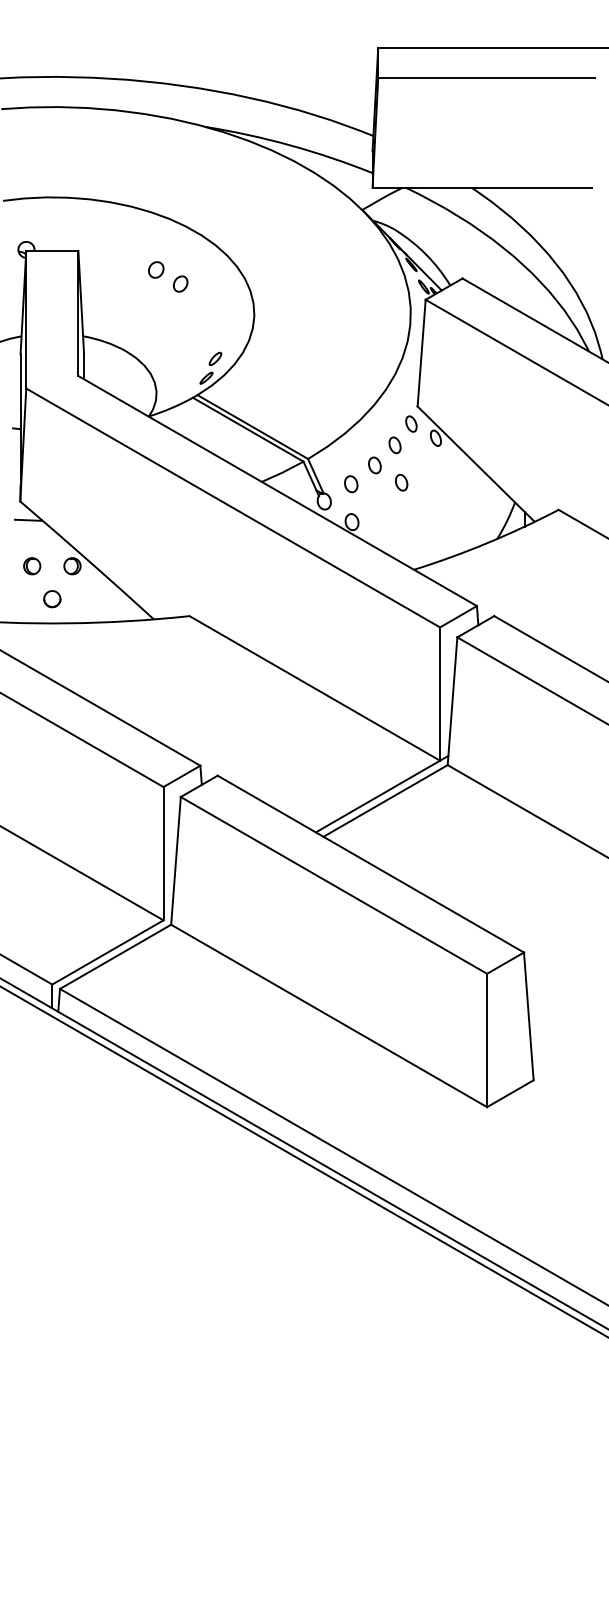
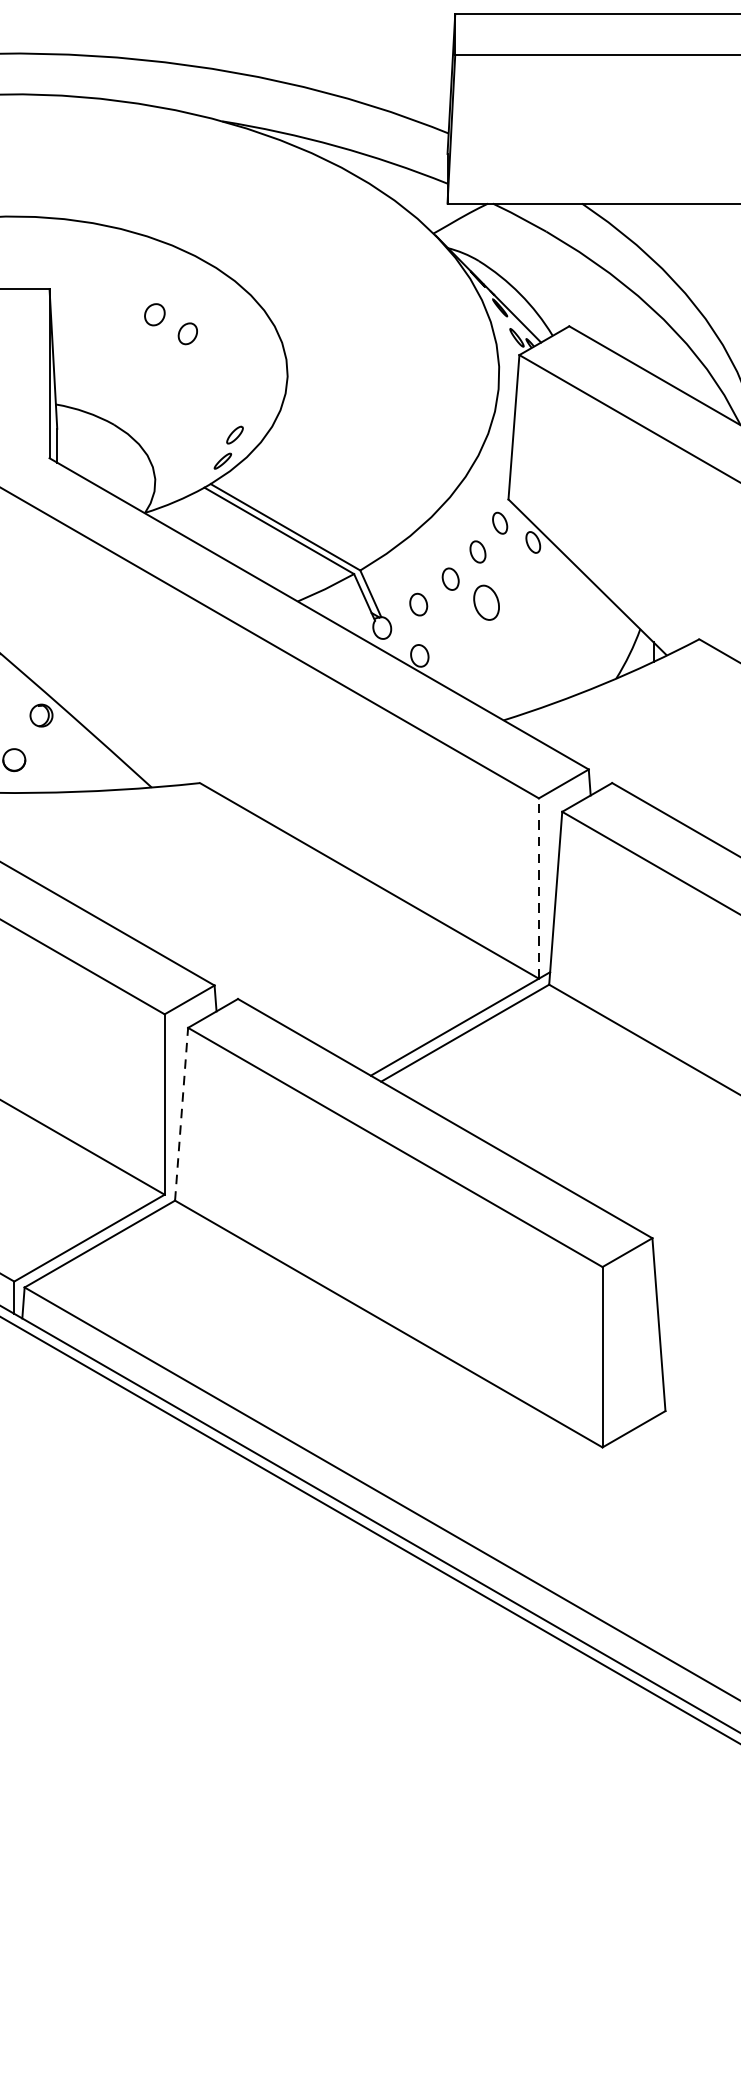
part: (401, 482) -> (486, 602), size x1.6
line: (440, 694) -> (539, 889), solid -> dashed
line: (176, 860) -> (182, 1113), solid -> dashed

